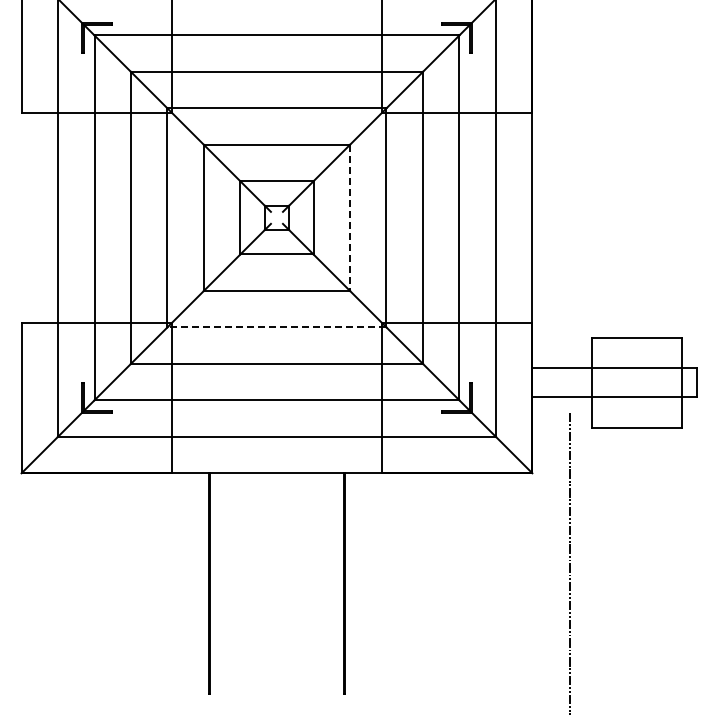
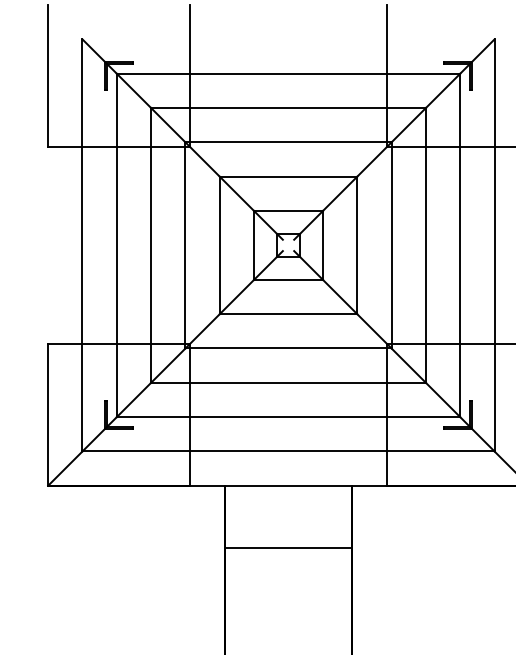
line: (350, 218) -> (357, 246), dashed -> solid
line: (276, 327) -> (288, 348), dashed -> solid
line: (276, 539) -> (288, 548), added

